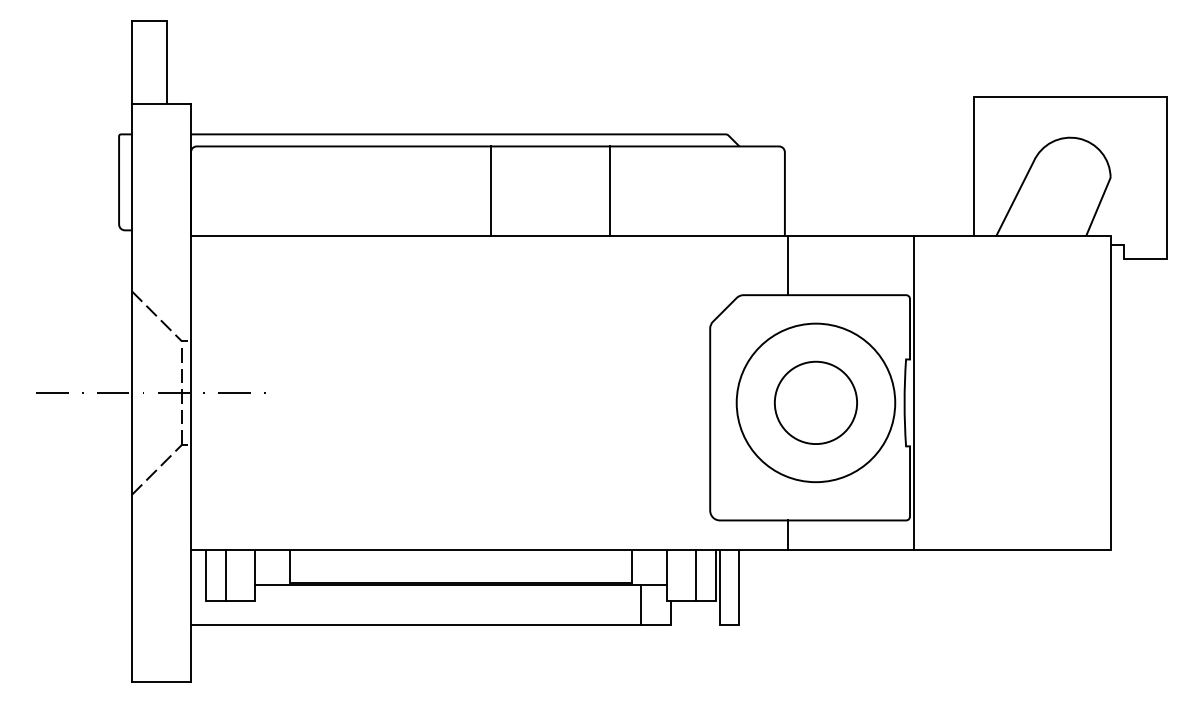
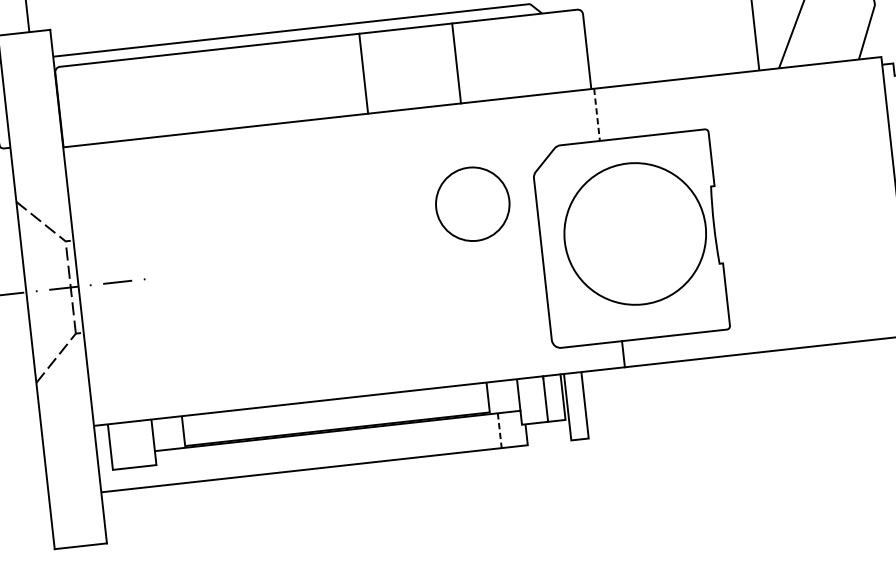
line: (490, 191) -> (363, 73), moved
line: (610, 191) -> (456, 63), moved
line: (788, 266) -> (597, 115), solid -> dashed
line: (913, 392) -> (720, 215), removed
circle: (815, 402) -> (472, 203), moved
line: (225, 575) -> (127, 445), removed
line: (641, 605) -> (500, 431), solid -> dashed

